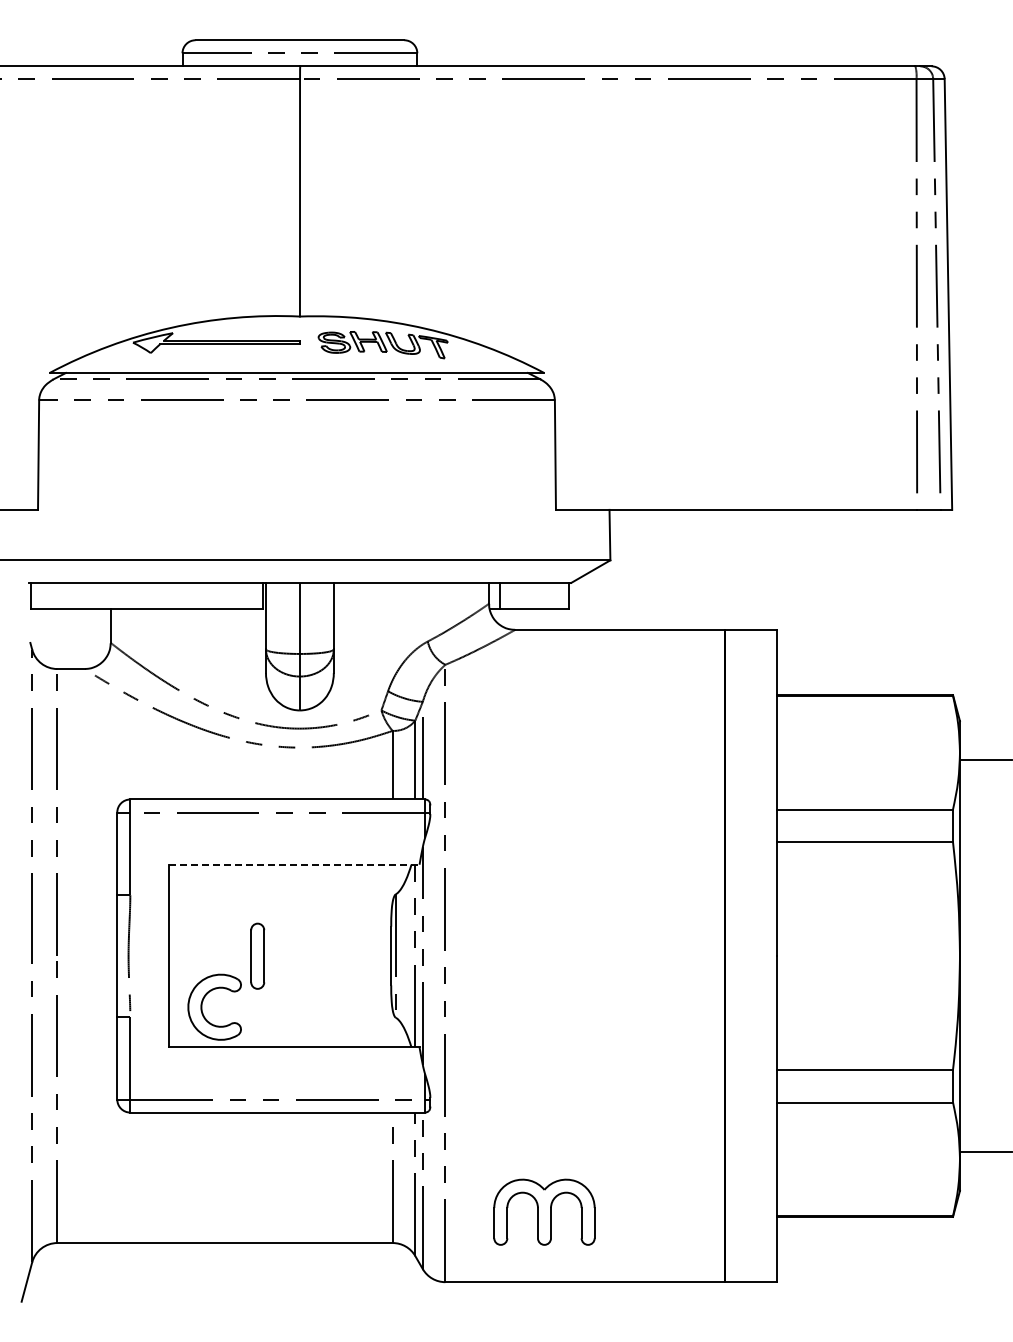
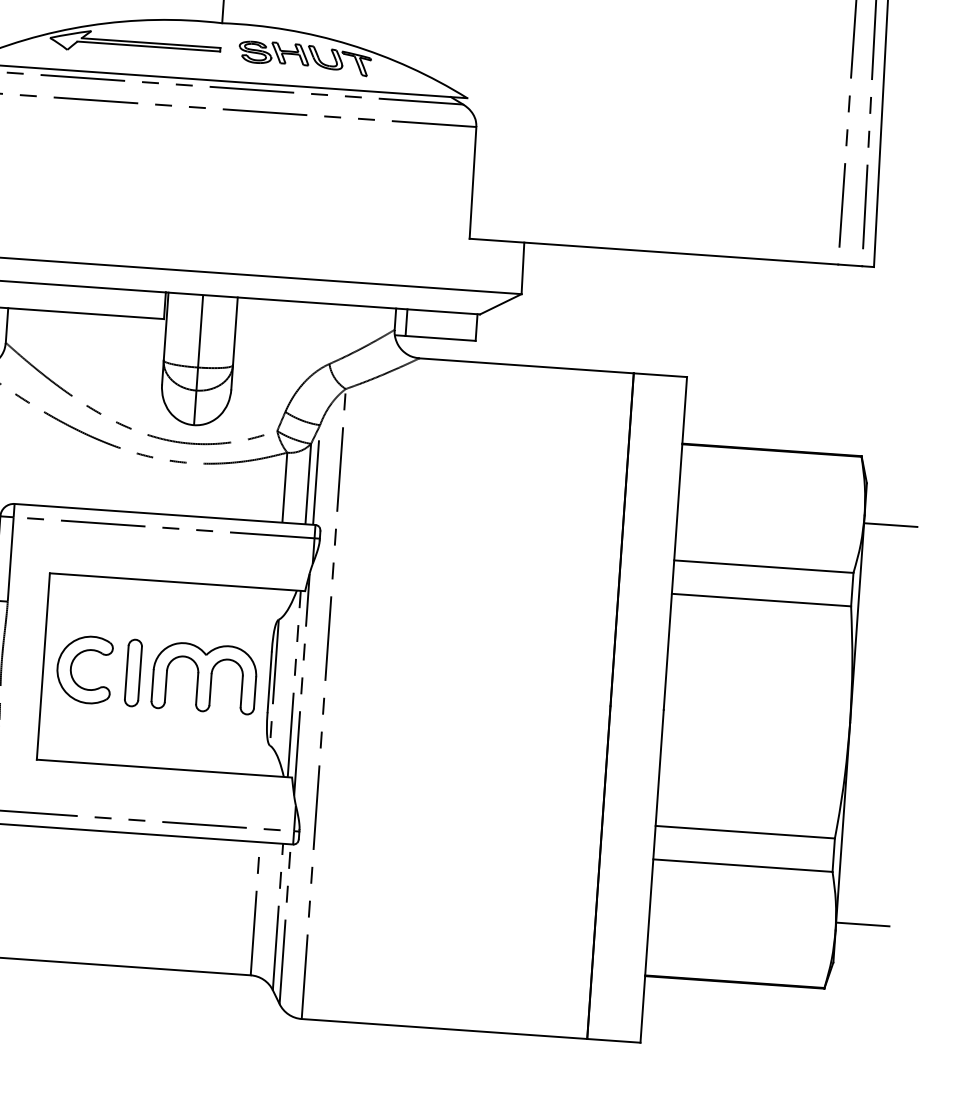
line: (295, 864) -> (178, 582), dashed -> solid
part: (202, 1006) -> (72, 667), moved
part: (544, 1211) -> (204, 677), moved

